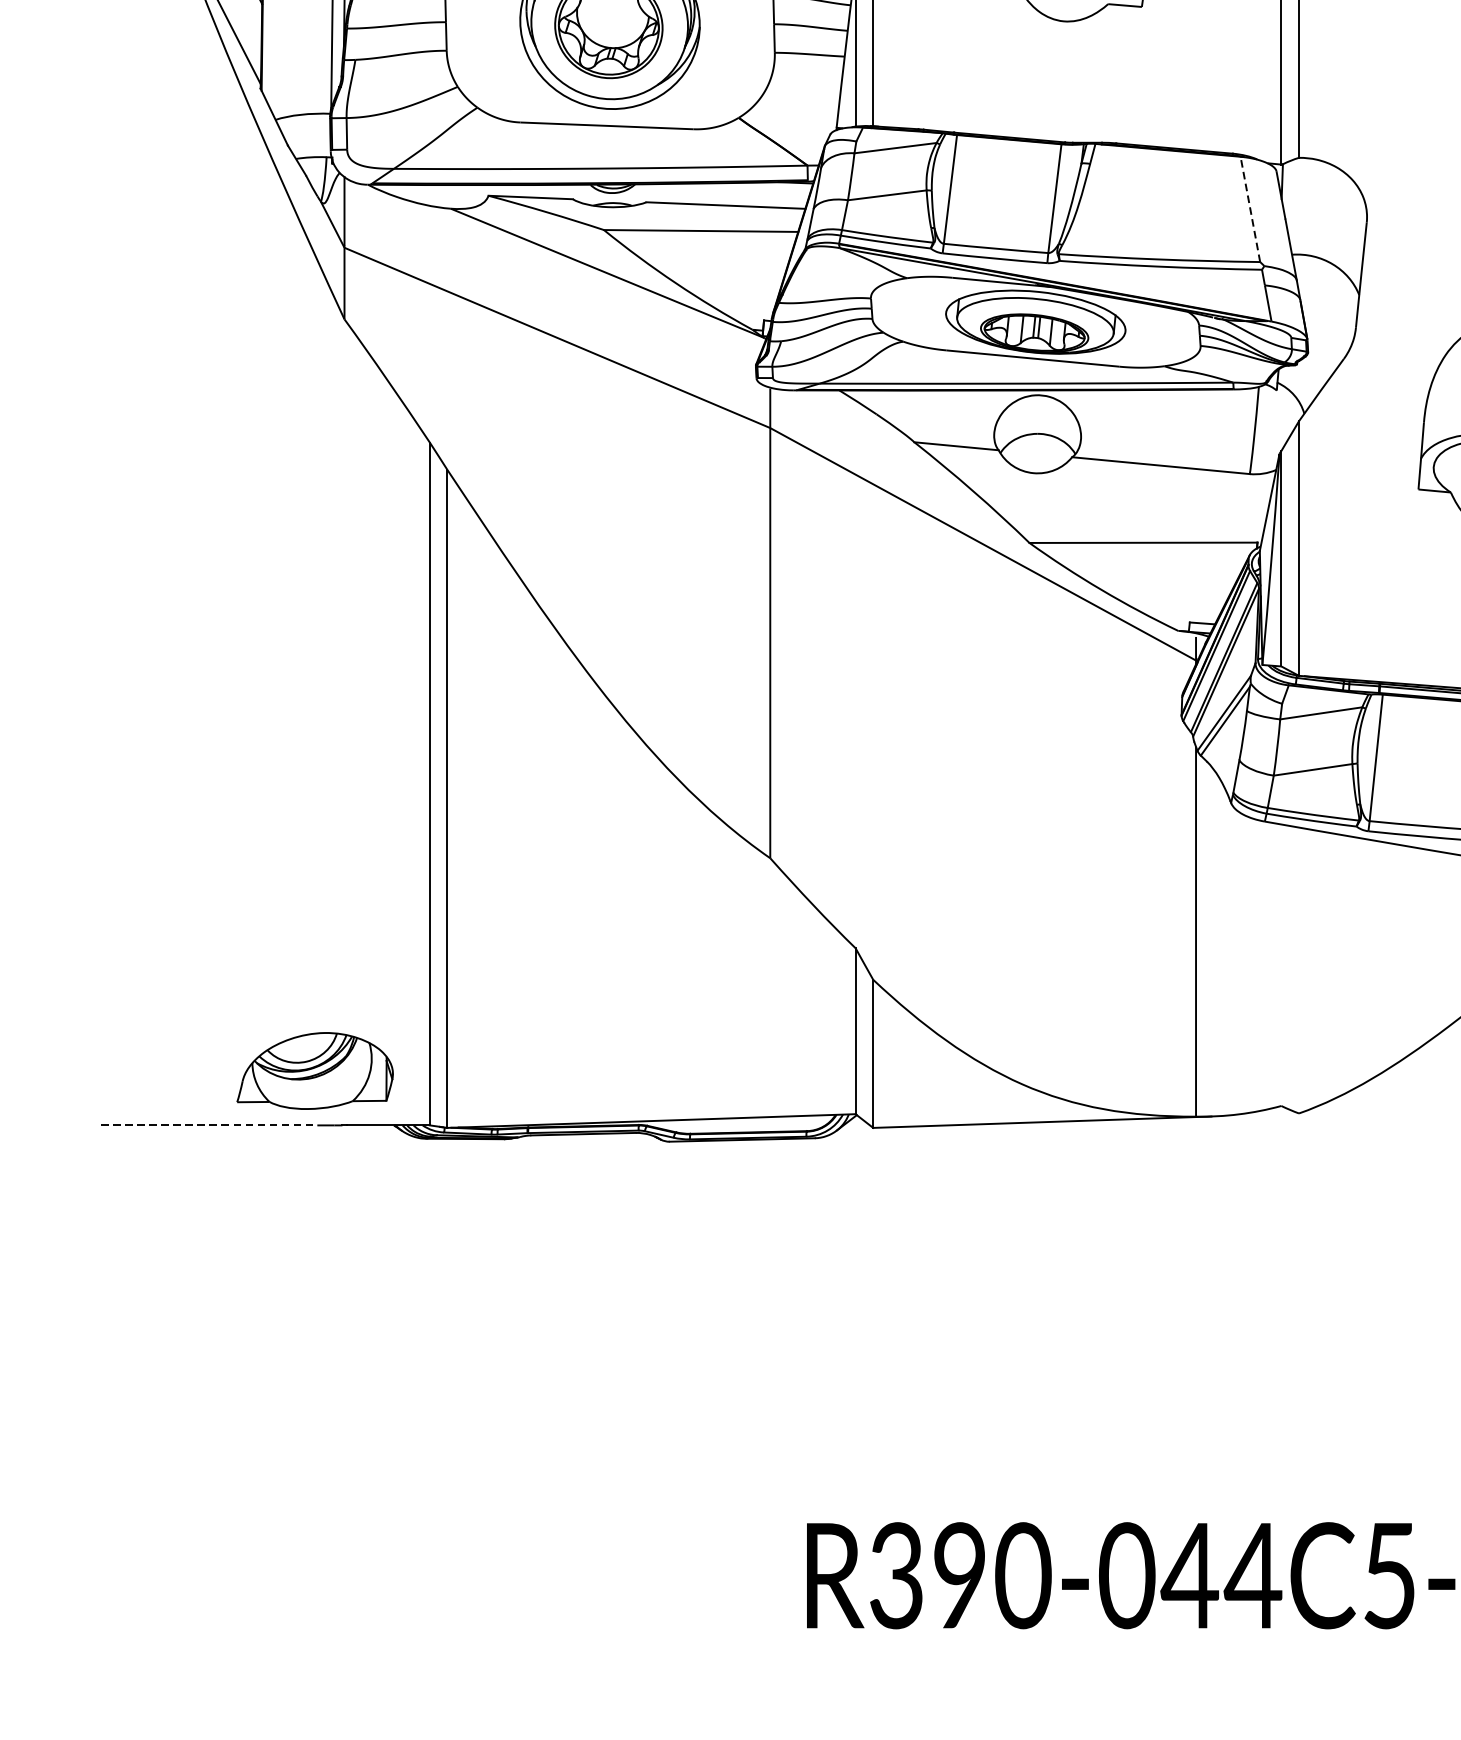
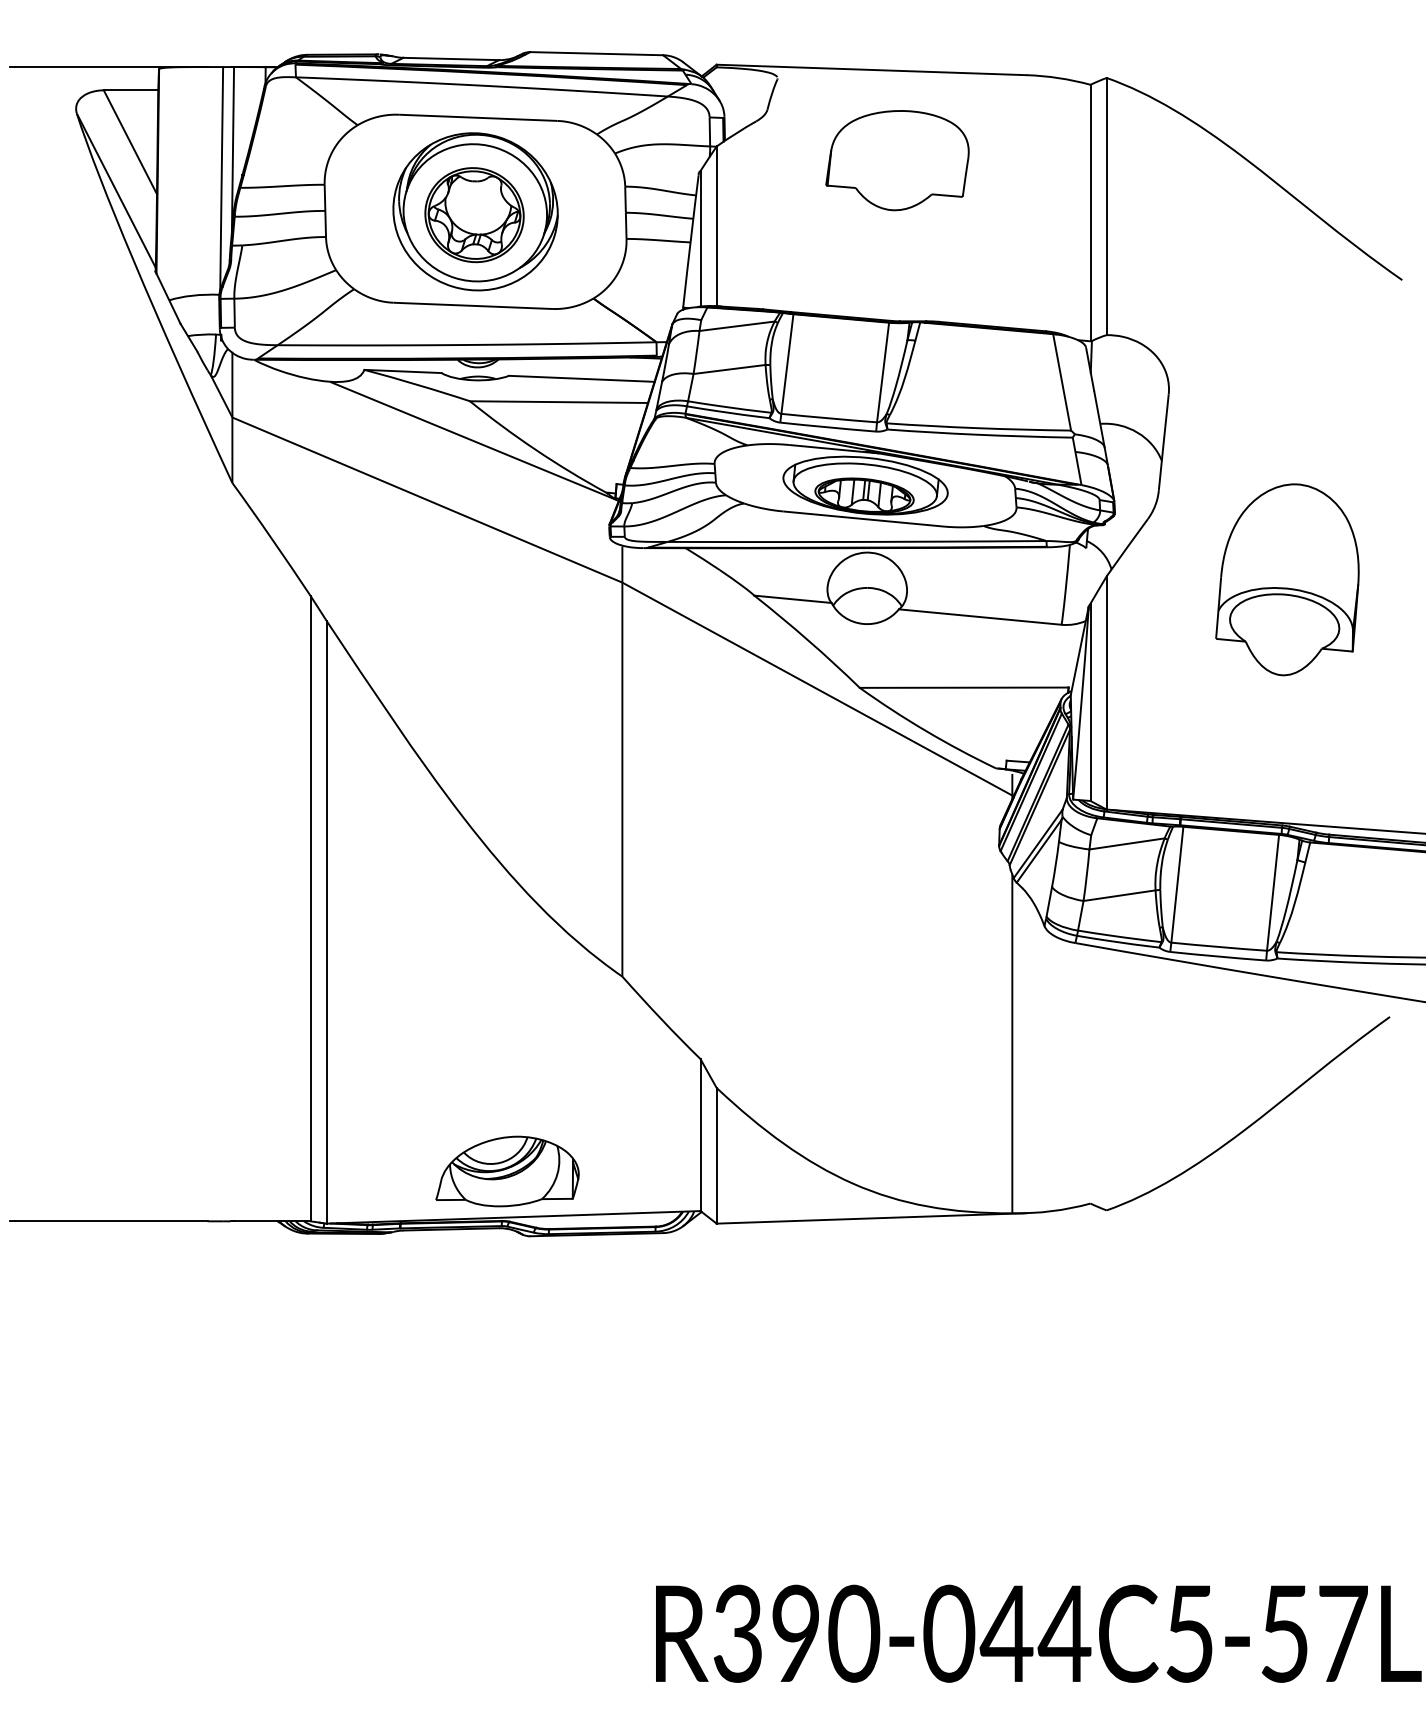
line: (1250, 208) -> (1062, 381), dashed -> solid
part: (315, 1070) -> (507, 1171), moved
line: (209, 1125) -> (108, 1221), dashed -> solid

